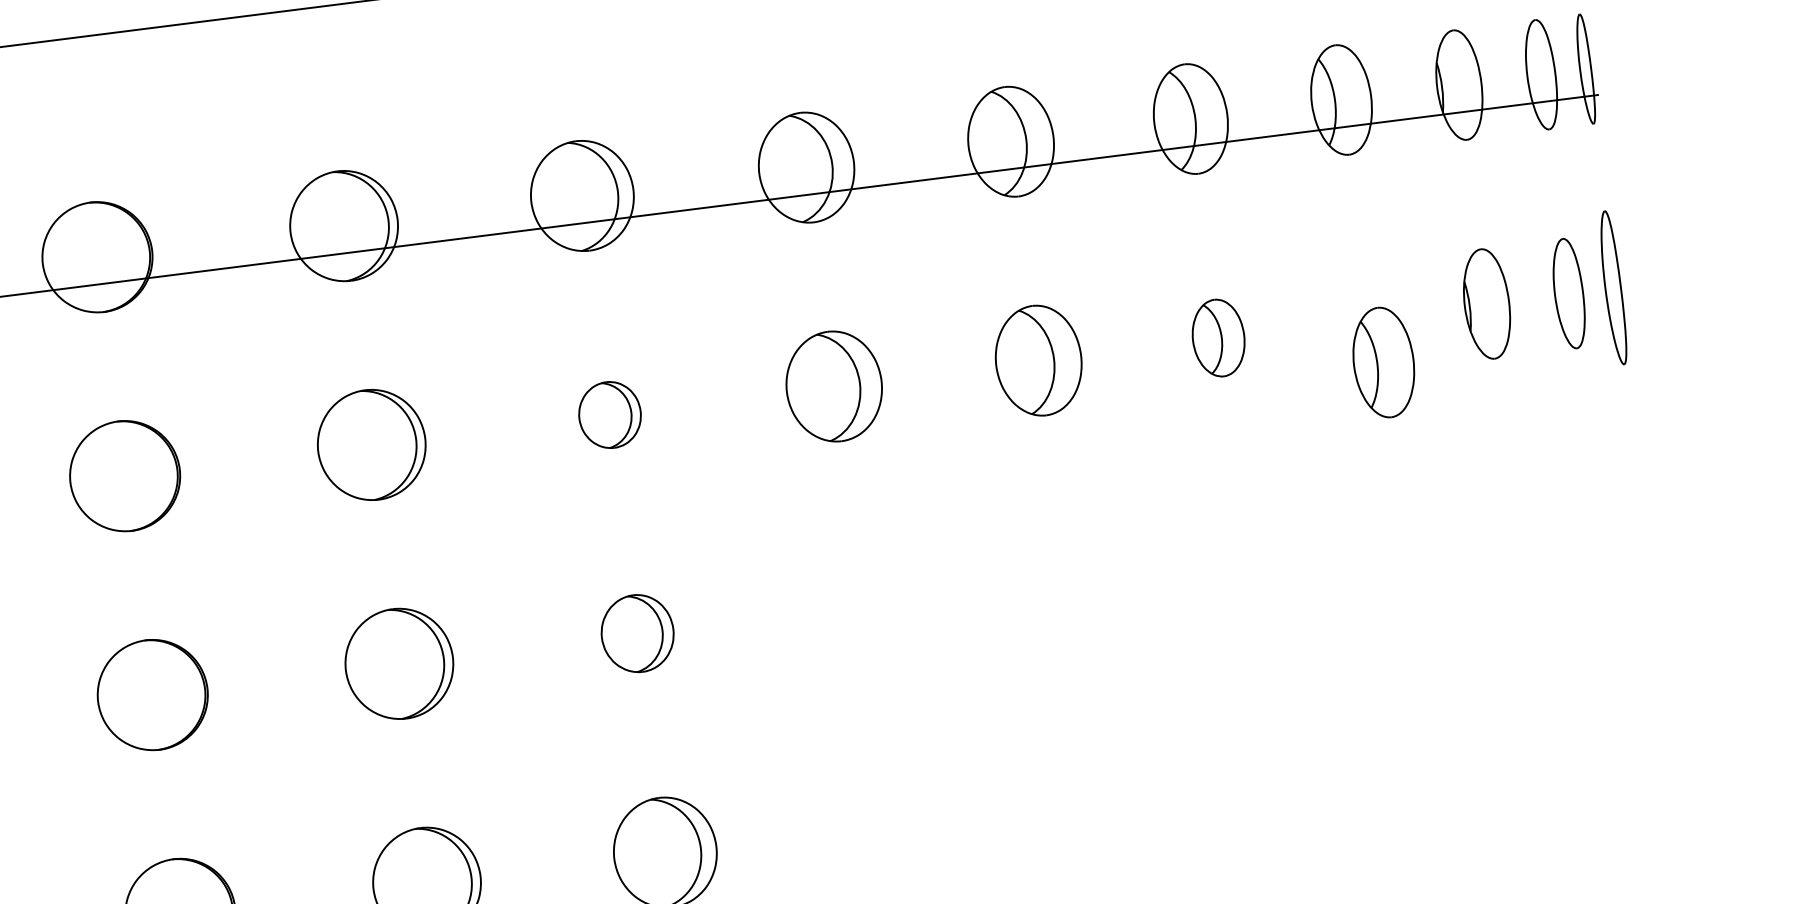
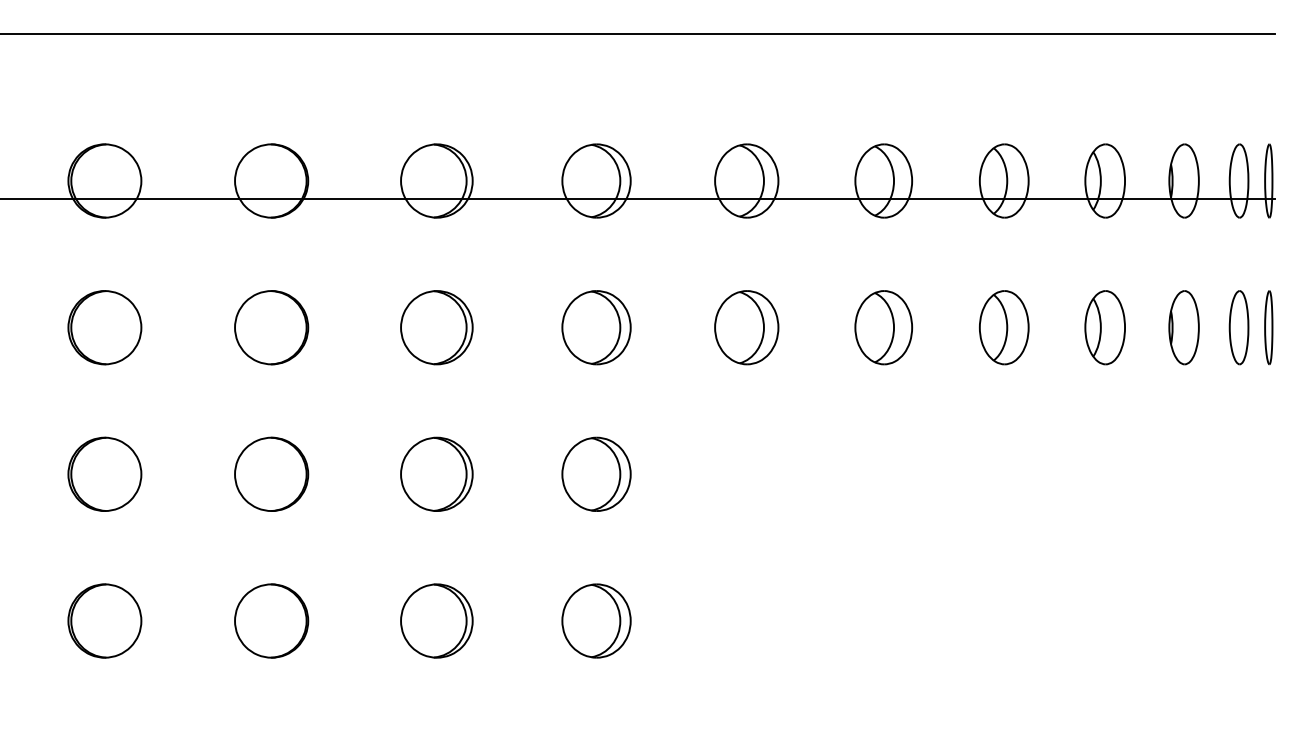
part: (1612, 287) -> (1268, 327), size x0.71
part: (1218, 337) -> (1004, 327), size x1.43
part: (1382, 362) -> (1104, 327), moved
part: (609, 414) -> (596, 327), size x1.67
part: (637, 632) -> (596, 473), size x1.43

